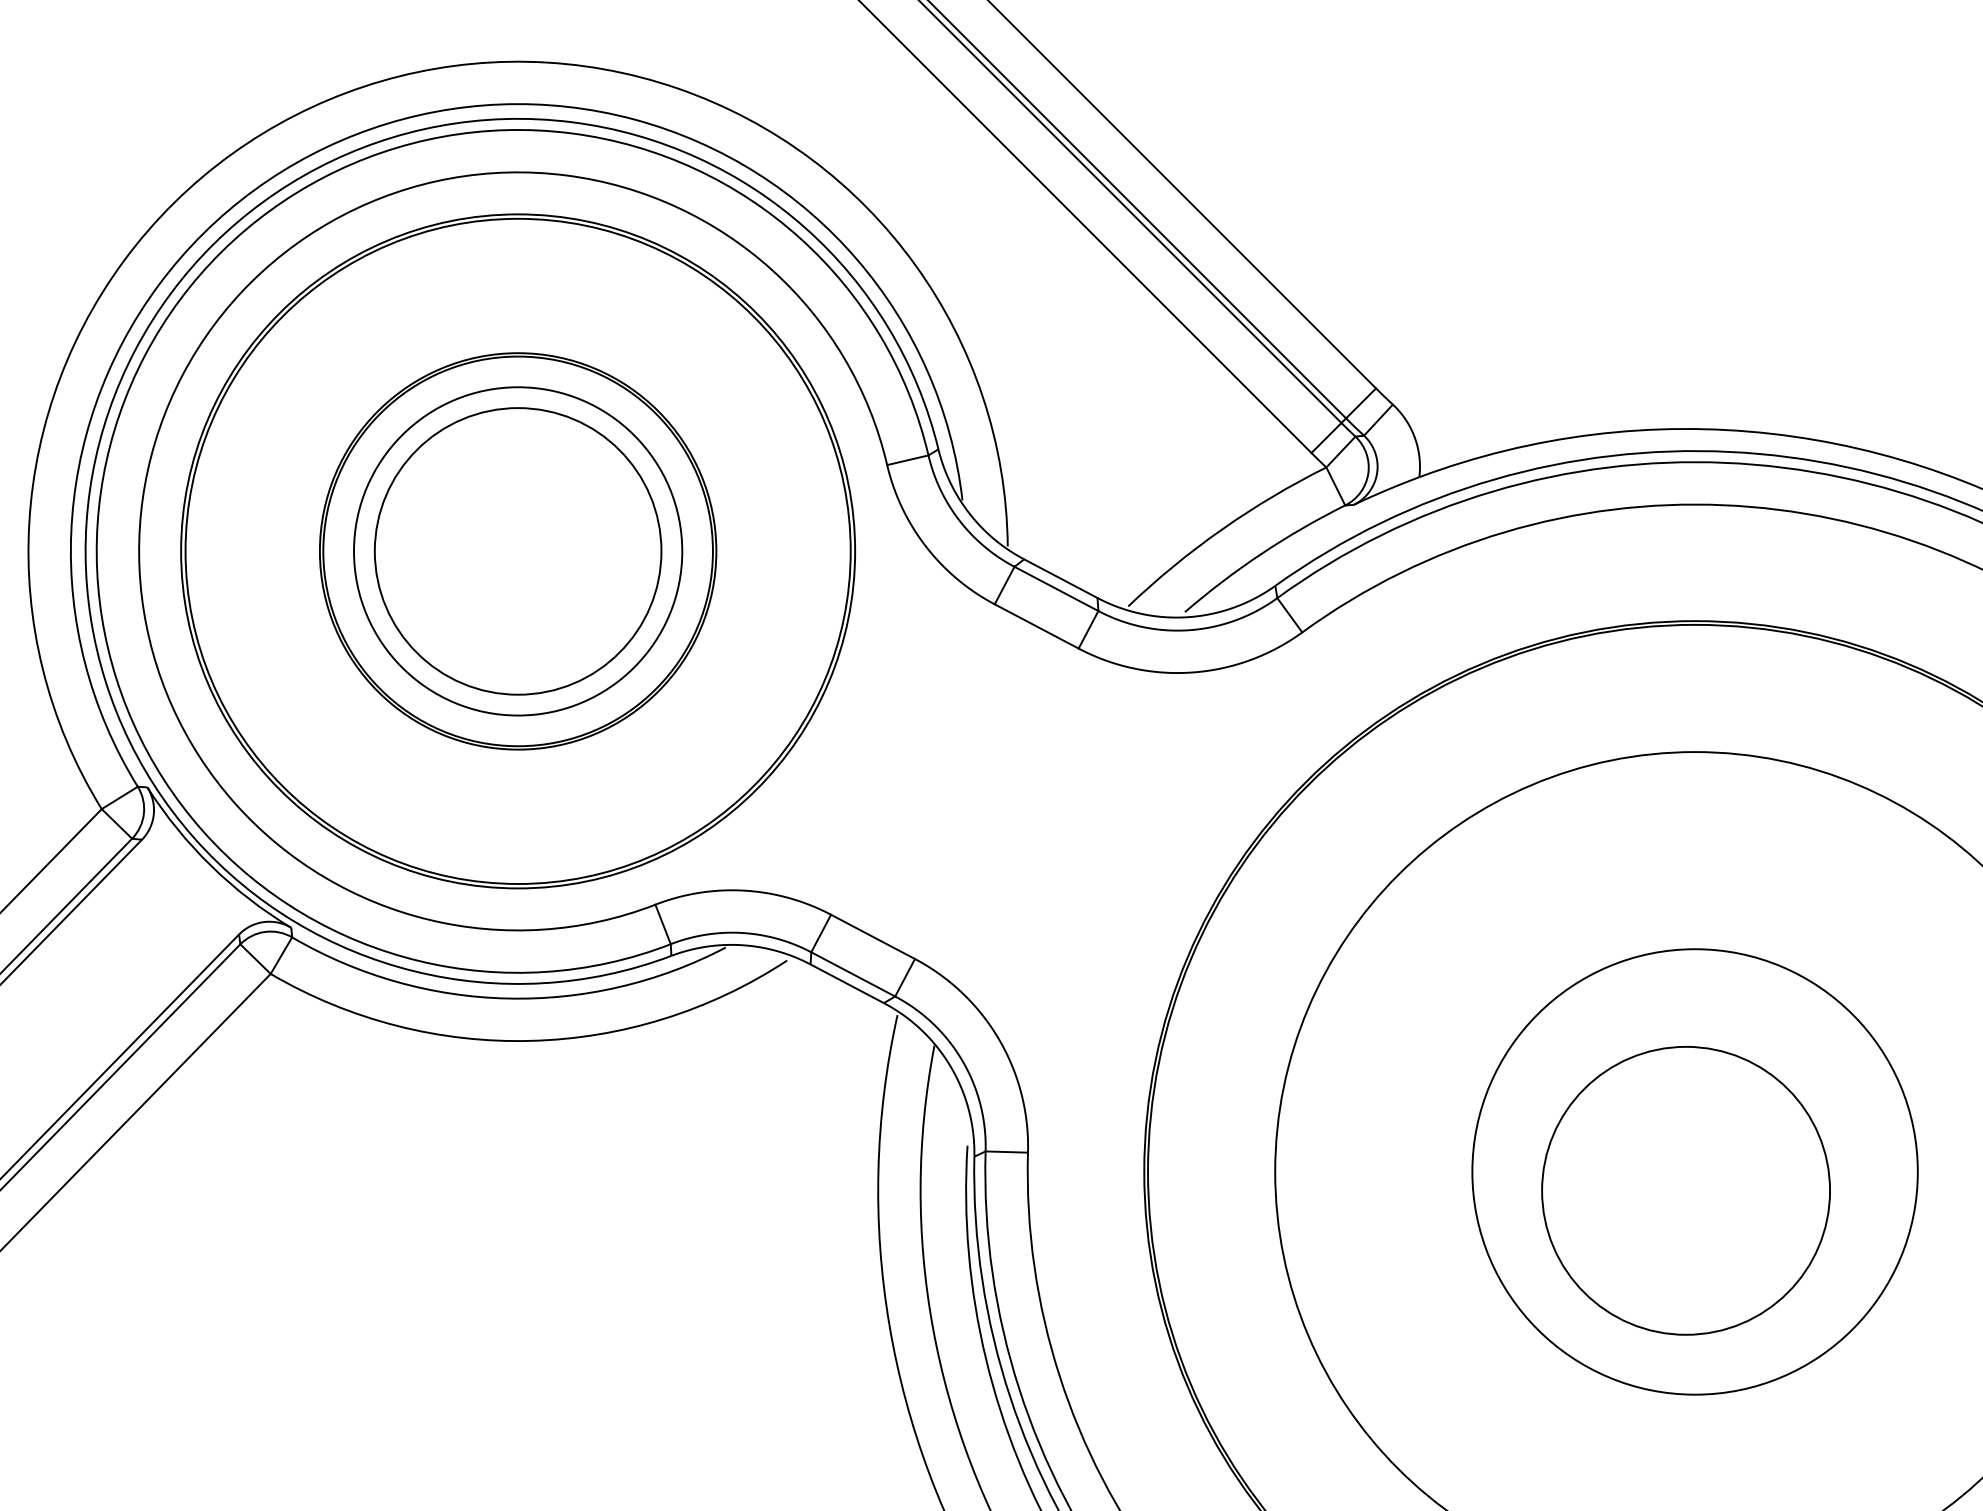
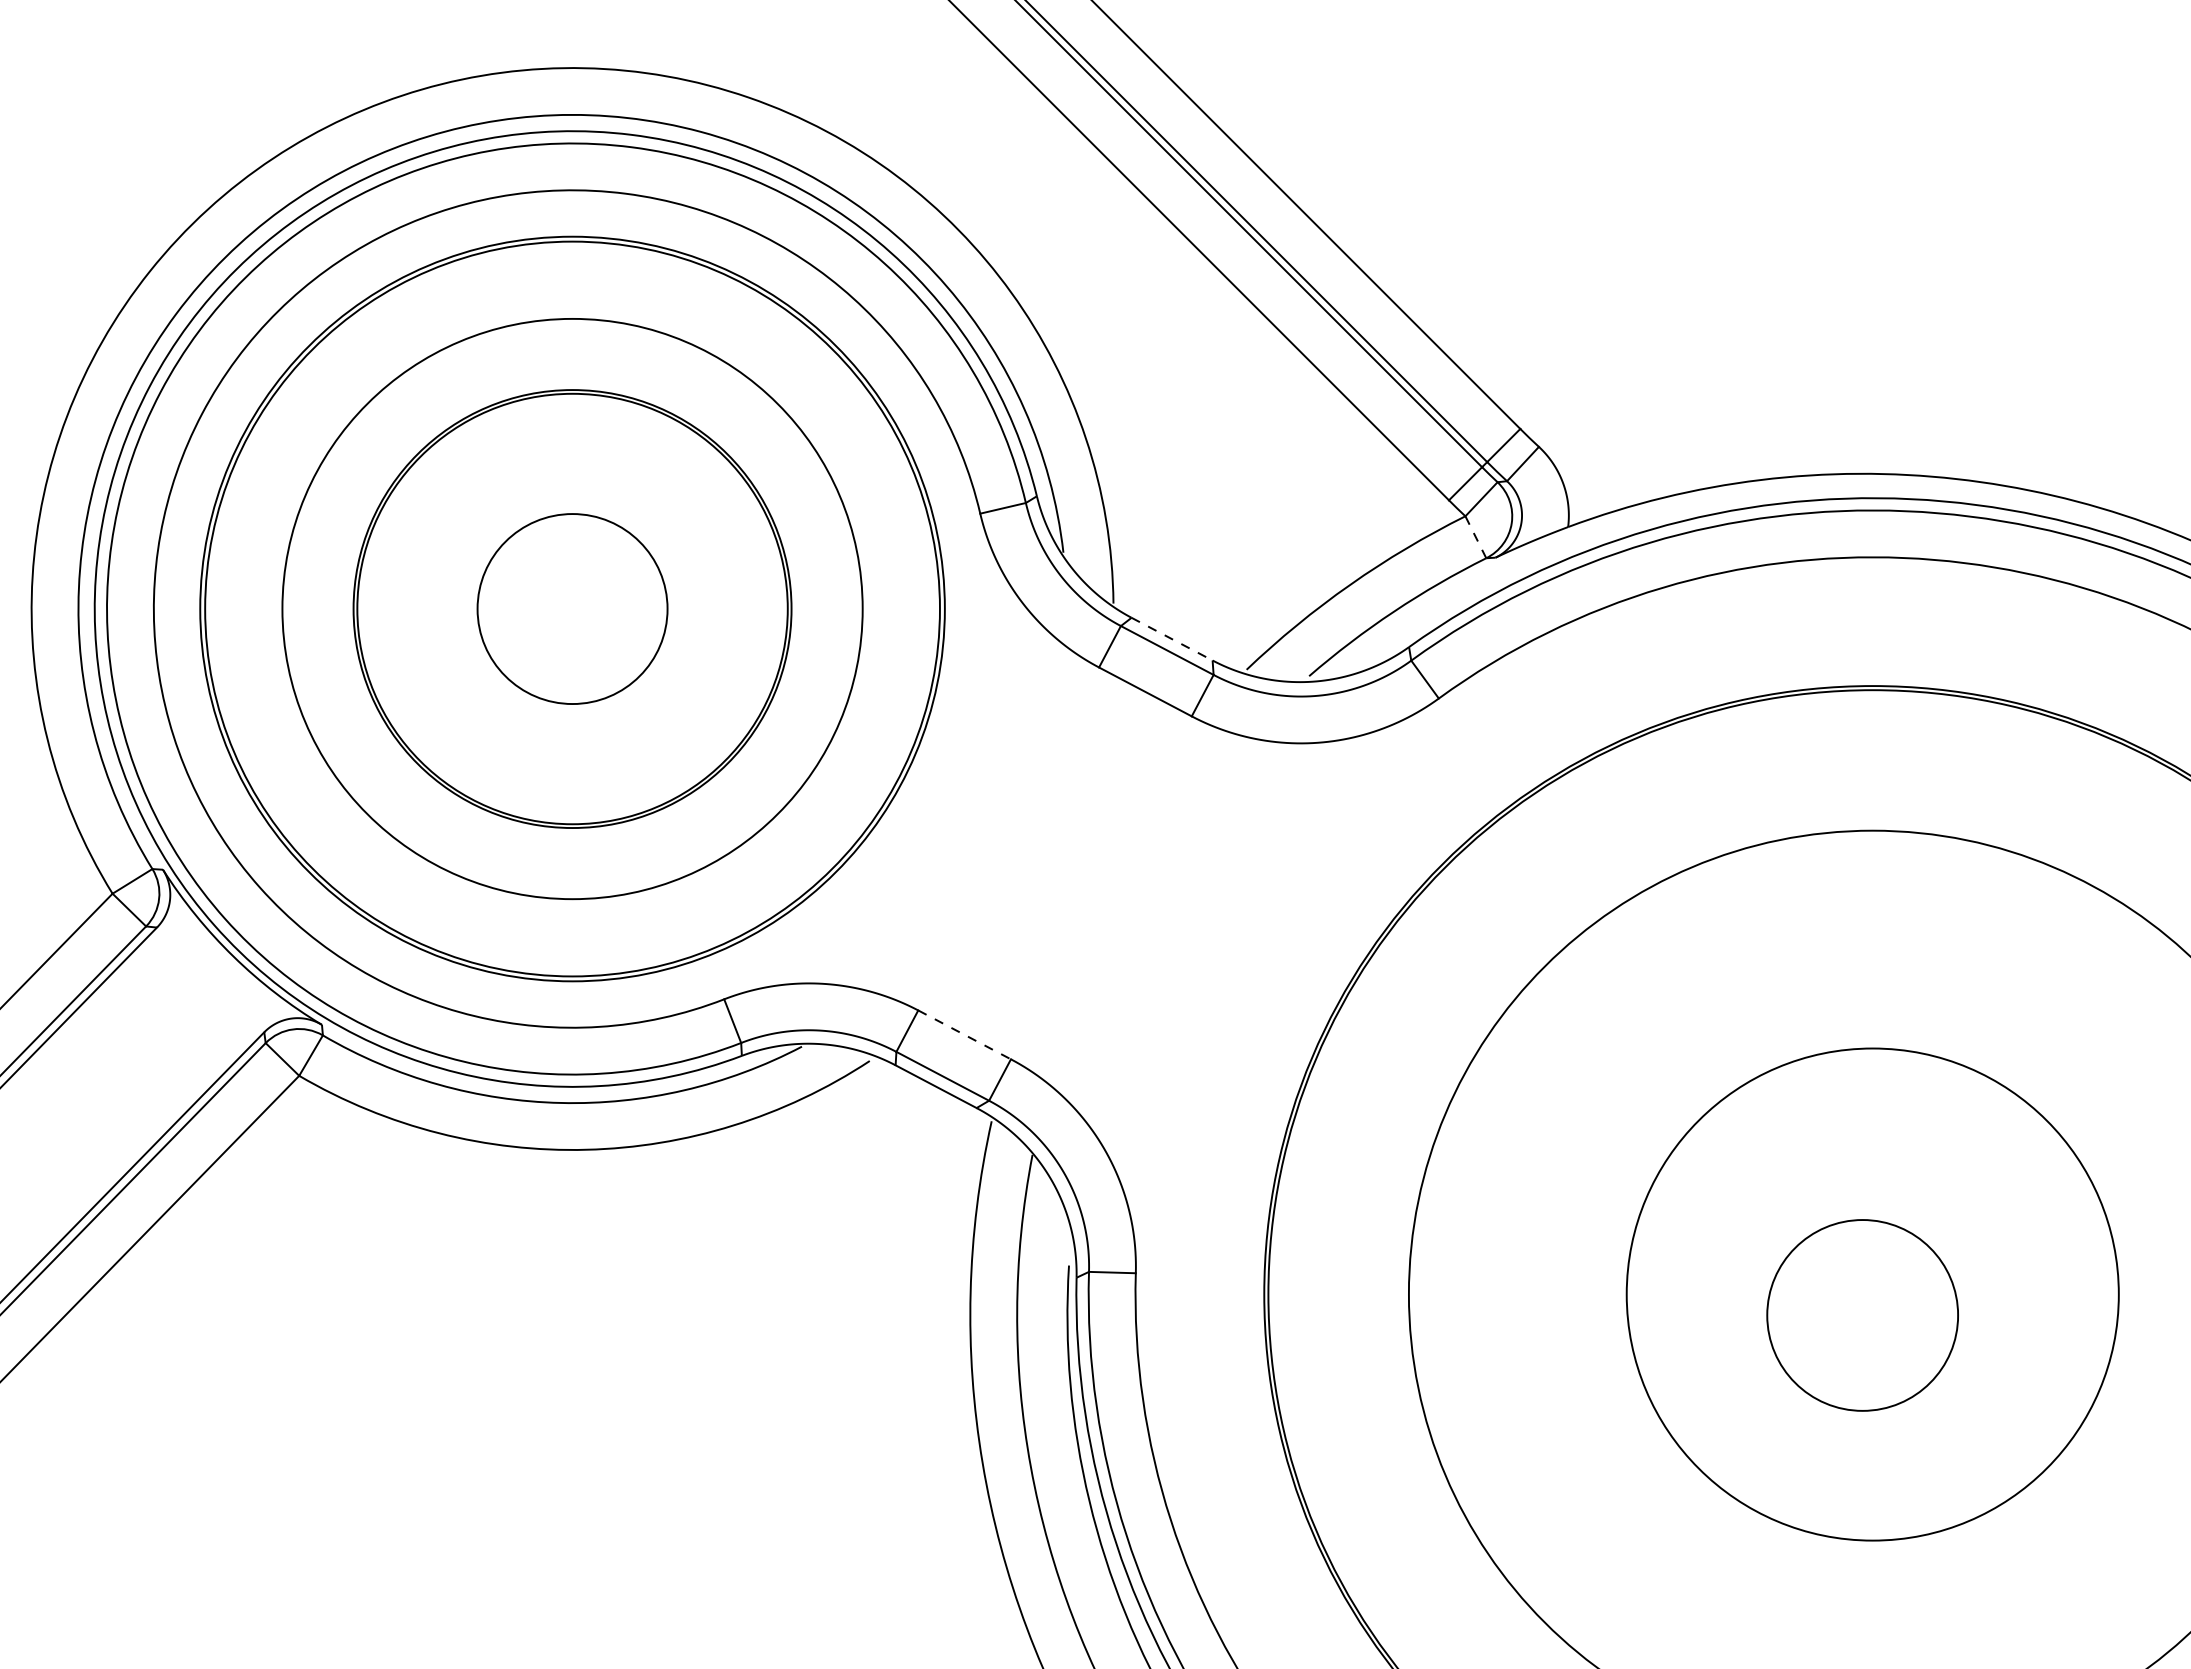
line: (1336, 486) -> (1476, 537), solid -> dashed
circle: (518, 550) -> (572, 608), size x0.6
circle: (518, 550) -> (572, 608), size x1.6
line: (1061, 578) -> (1172, 639), solid -> dashed
line: (873, 937) -> (965, 1035), solid -> dashed
circle: (1685, 1190) -> (1862, 1315), size x0.6

